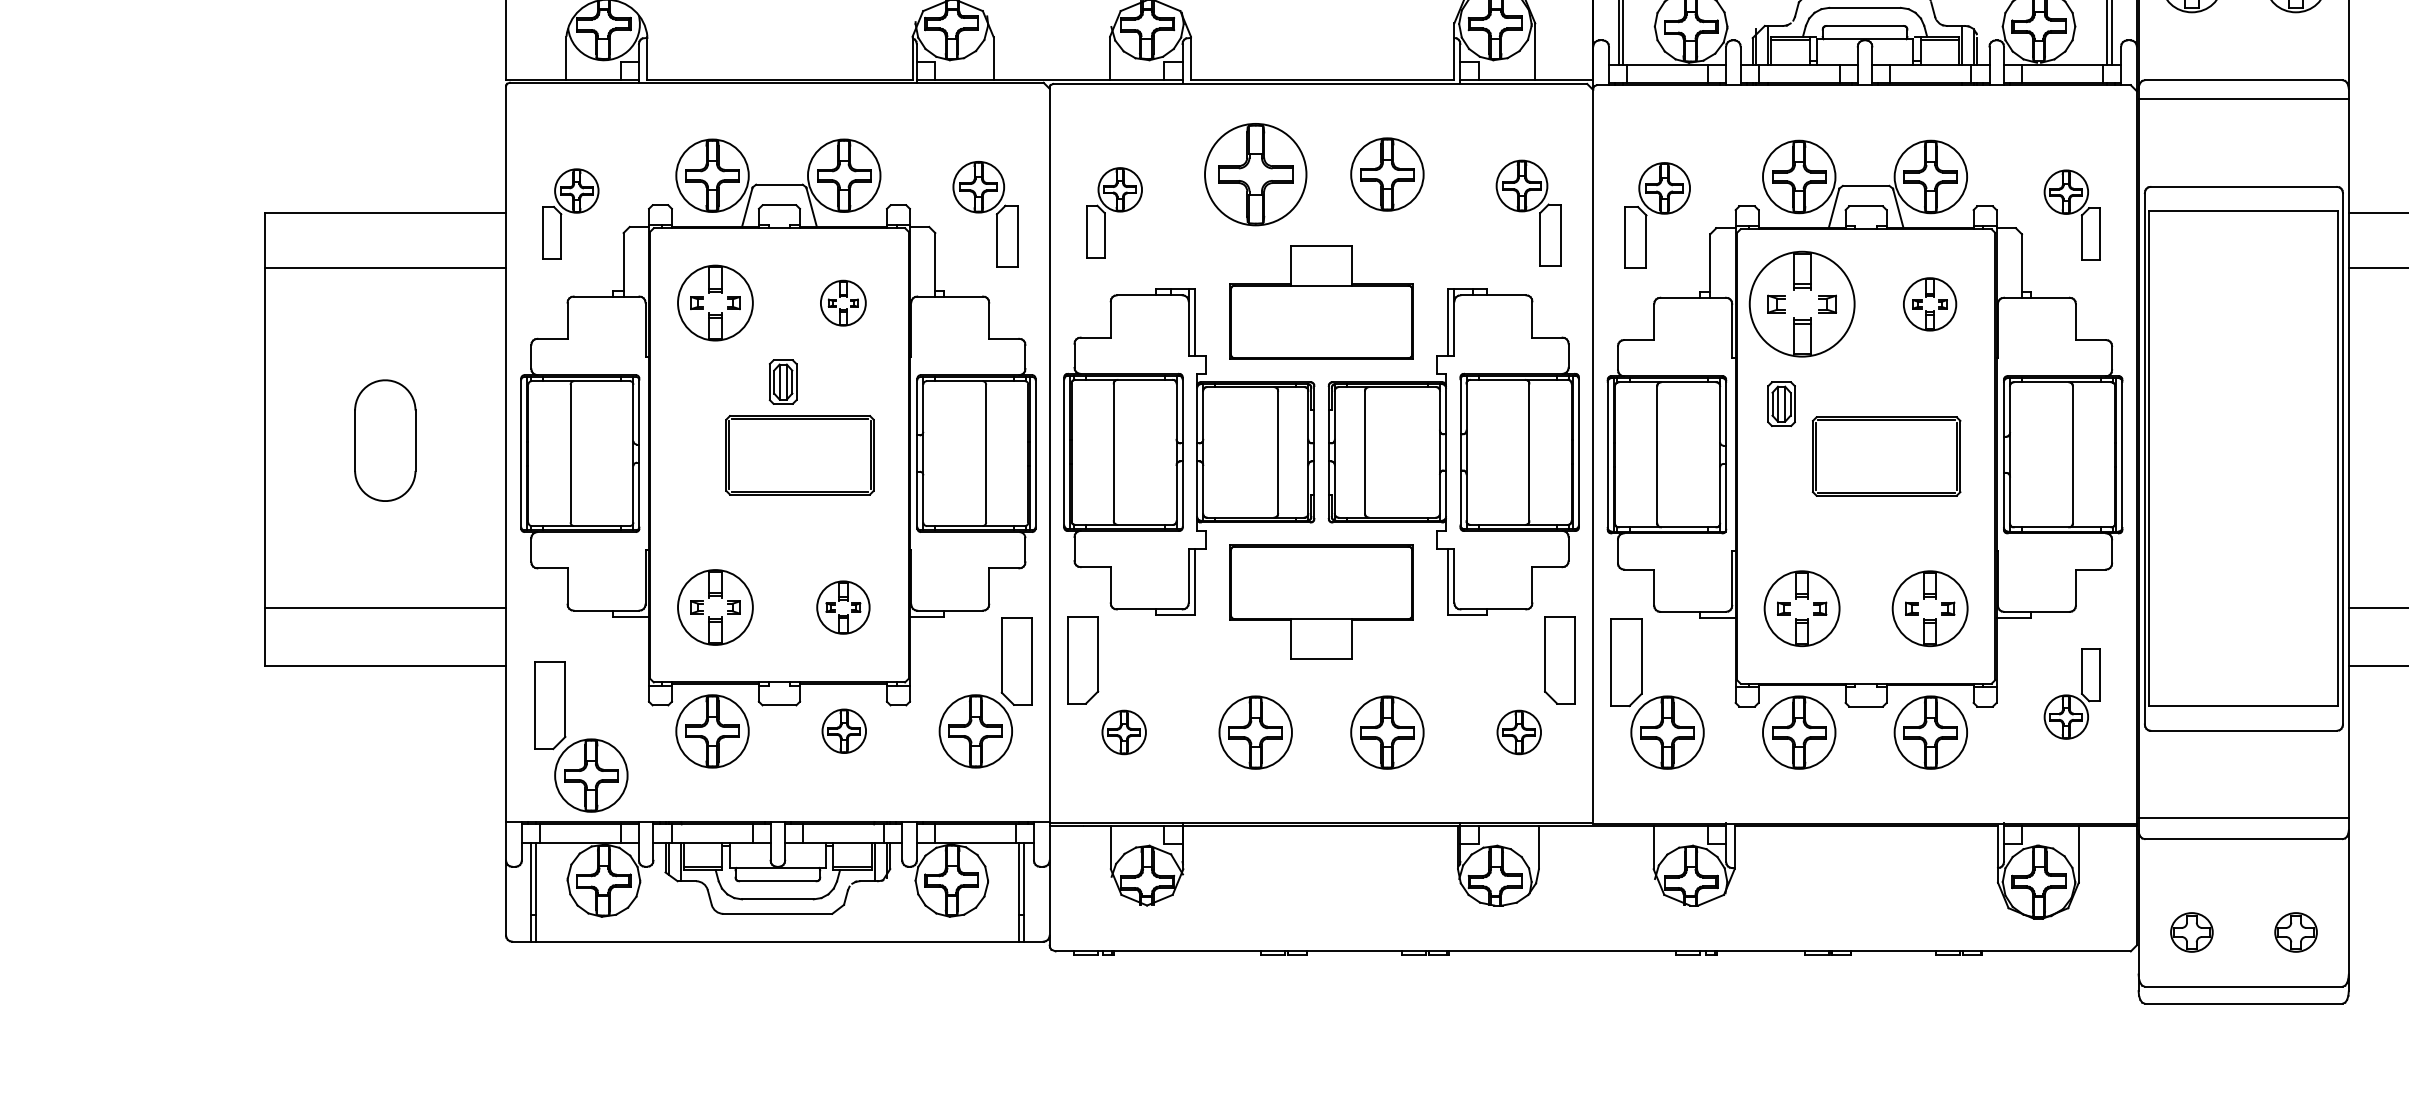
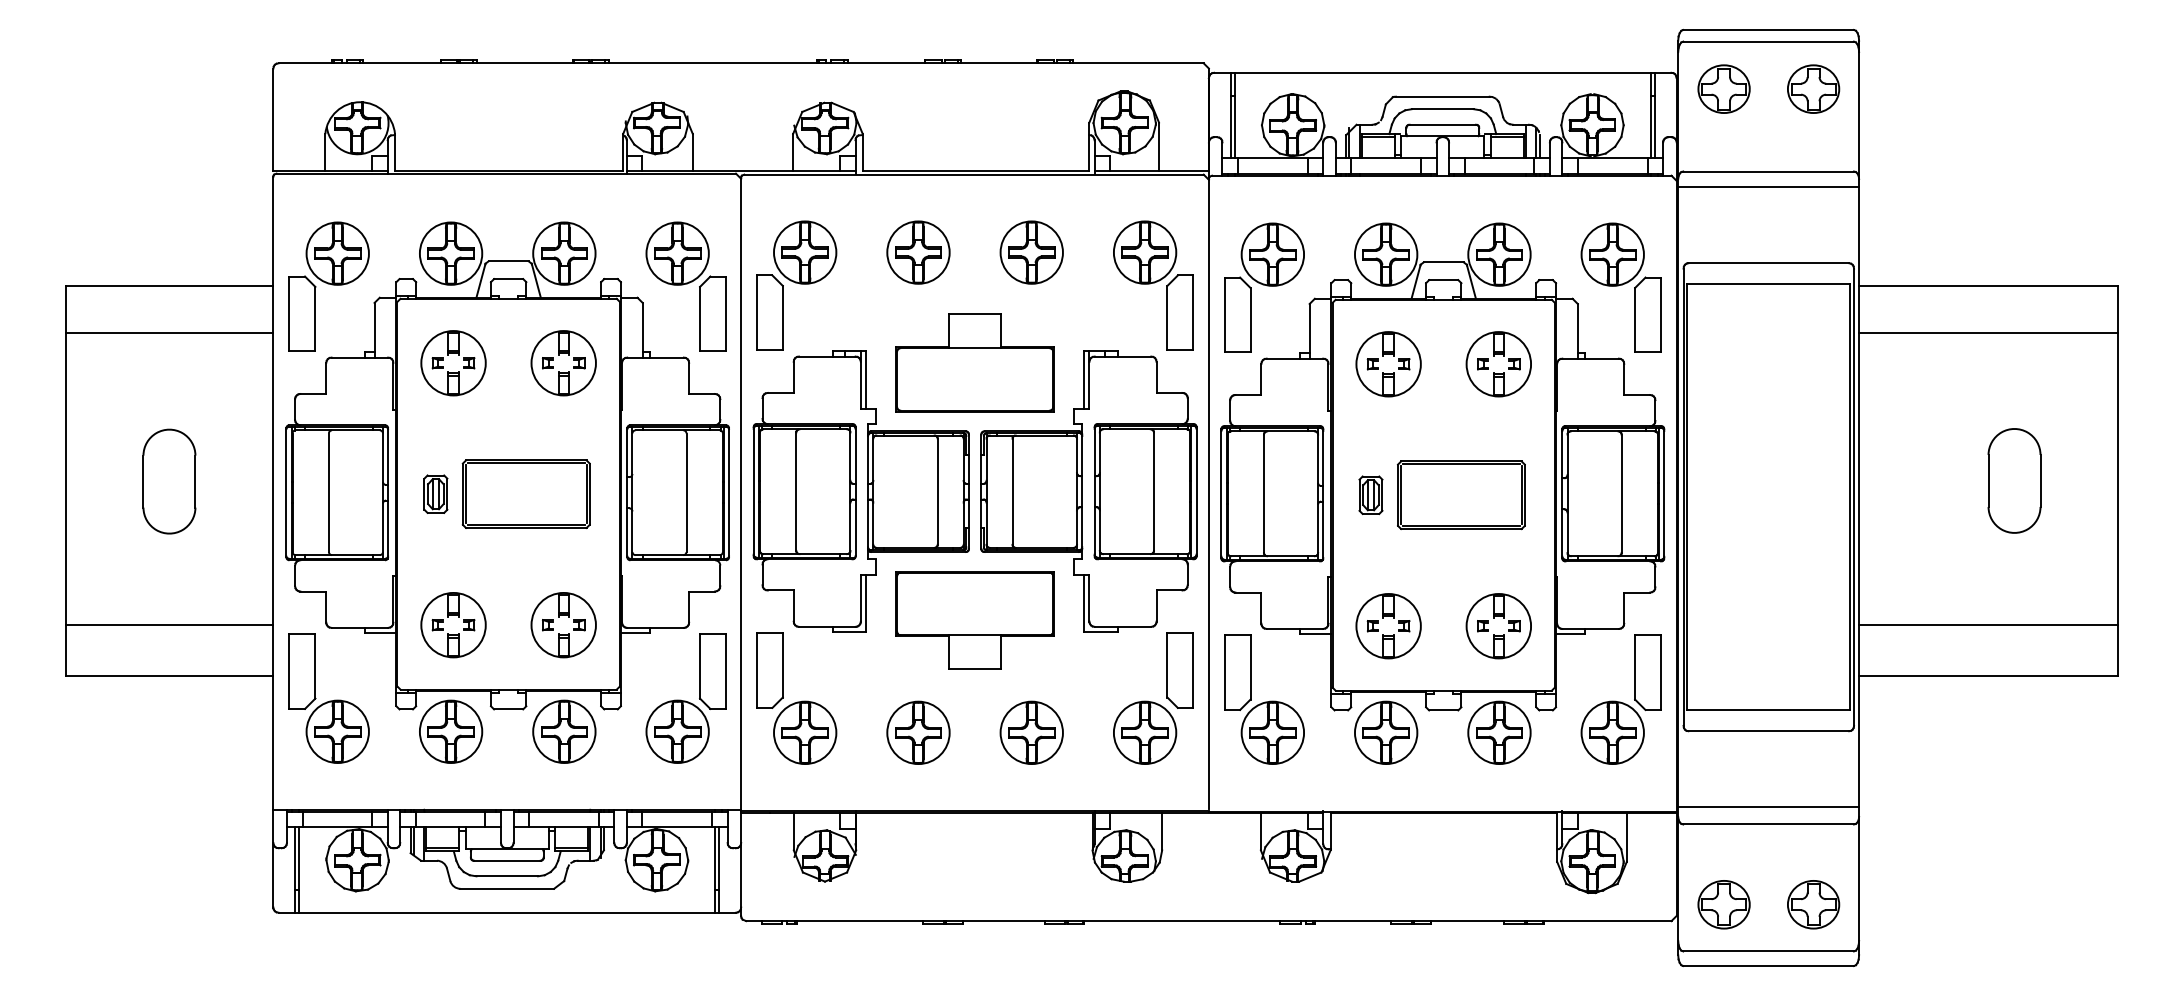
part: (1255, 174) -> (918, 252), size x0.71
part: (1113, 212) -> (796, 285), size x1.67
part: (1528, 212) -> (1153, 285), size x1.43
part: (570, 213) -> (328, 286), size x1.67
part: (984, 213) -> (685, 286), size x1.43
part: (1657, 215) -> (1264, 287), size x1.43
part: (2071, 215) -> (1620, 287), size x1.67
part: (843, 303) -> (563, 363), size x1.67
part: (1801, 304) -> (1388, 364), size x0.71
part: (1929, 304) -> (1498, 364), size x1.43
part: (782, 381) -> (435, 493), moved
part: (1781, 403) -> (1370, 494), moved
part: (843, 607) -> (563, 625), size x1.43
part: (2071, 693) -> (1620, 699), size x1.67
part: (844, 731) -> (564, 731), size x1.67
part: (1124, 732) -> (805, 732), size x1.67
part: (1519, 732) -> (1145, 732), size x1.67
part: (580, 736) -> (328, 698), moved
part: (2191, 932) -> (1723, 904), size x1.43
part: (2295, 932) -> (1813, 904), size x1.43

